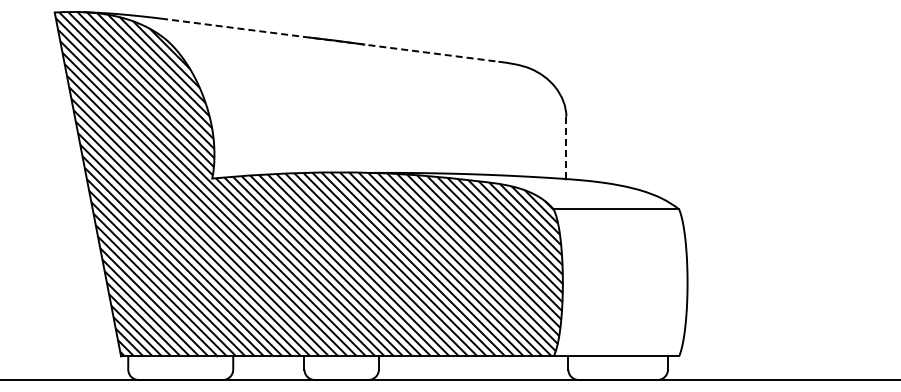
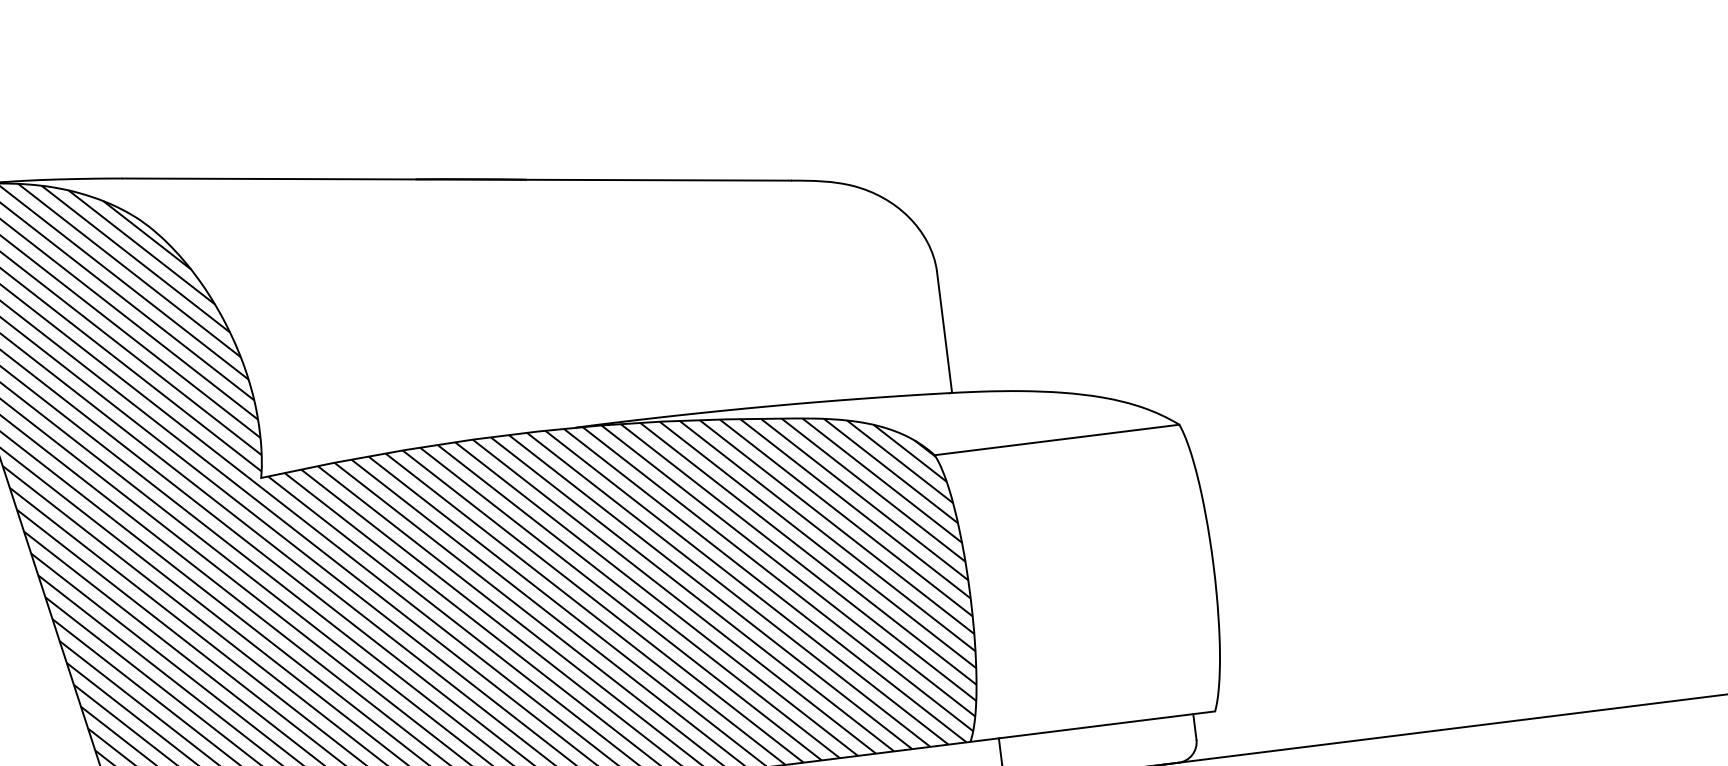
line: (330, 40) -> (458, 180), dashed -> solid
line: (566, 148) -> (944, 333), dashed -> solid

